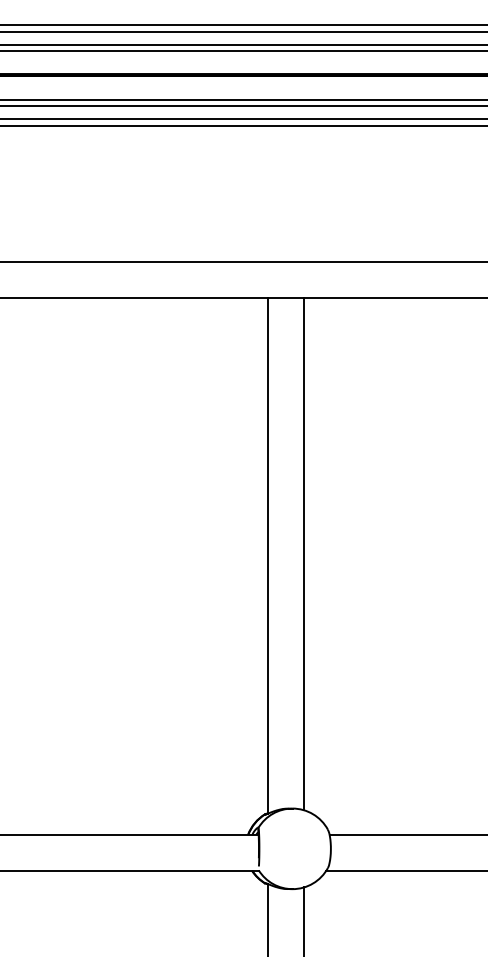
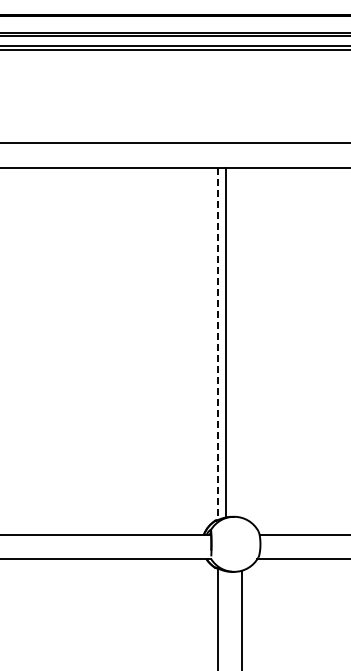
line: (304, 553) -> (226, 342), moved
line: (268, 556) -> (217, 344), solid -> dashed

